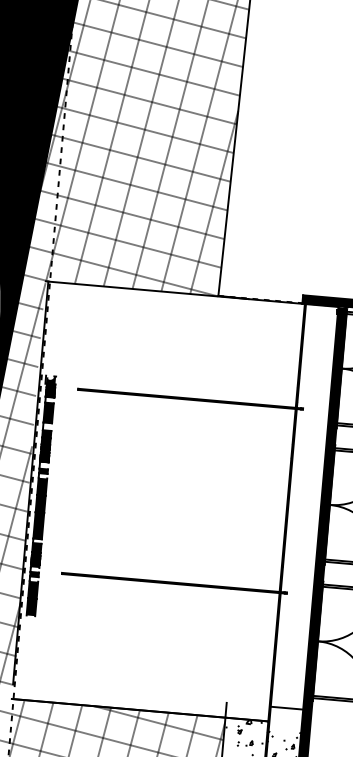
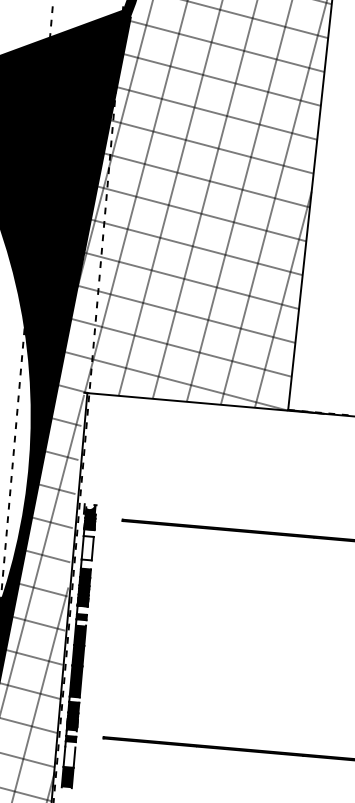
fill: (48, 412) -> (87, 547), removed
fill: (33, 589) -> (69, 756), removed

